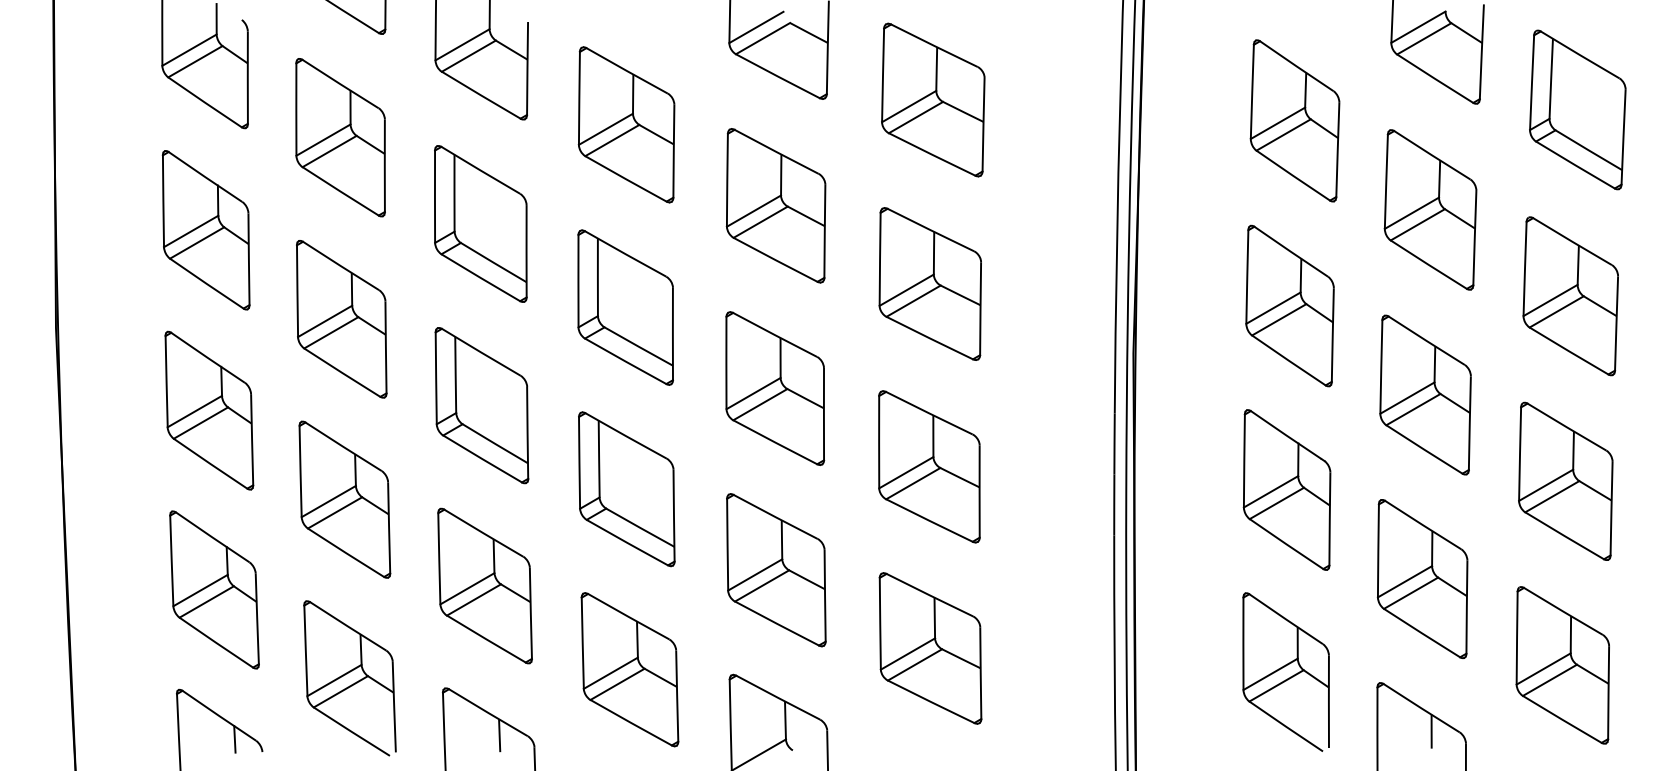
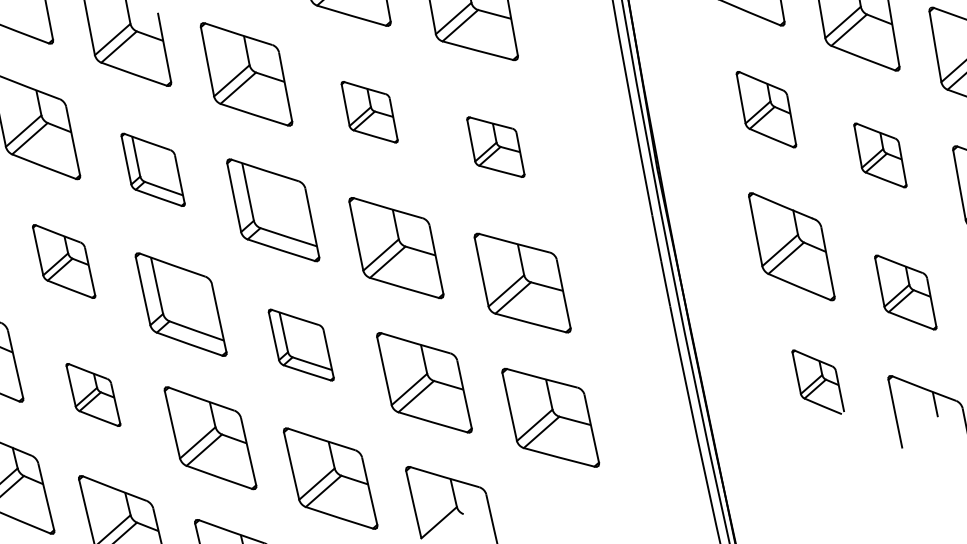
part: (775, 205) -> (369, 112), size x0.6
part: (480, 223) -> (152, 169), size x0.7
part: (929, 283) -> (495, 146), size x0.6
part: (1289, 305) -> (765, 109), size x0.7
part: (341, 319) -> (63, 261), size x0.7
part: (1425, 394) -> (880, 155), size x0.6
part: (626, 489) -> (301, 345), size x0.7
part: (344, 499) -> (93, 394), size x0.6
part: (1422, 578) -> (905, 292), size x0.7
part: (1285, 671) -> (817, 381), size x0.6

